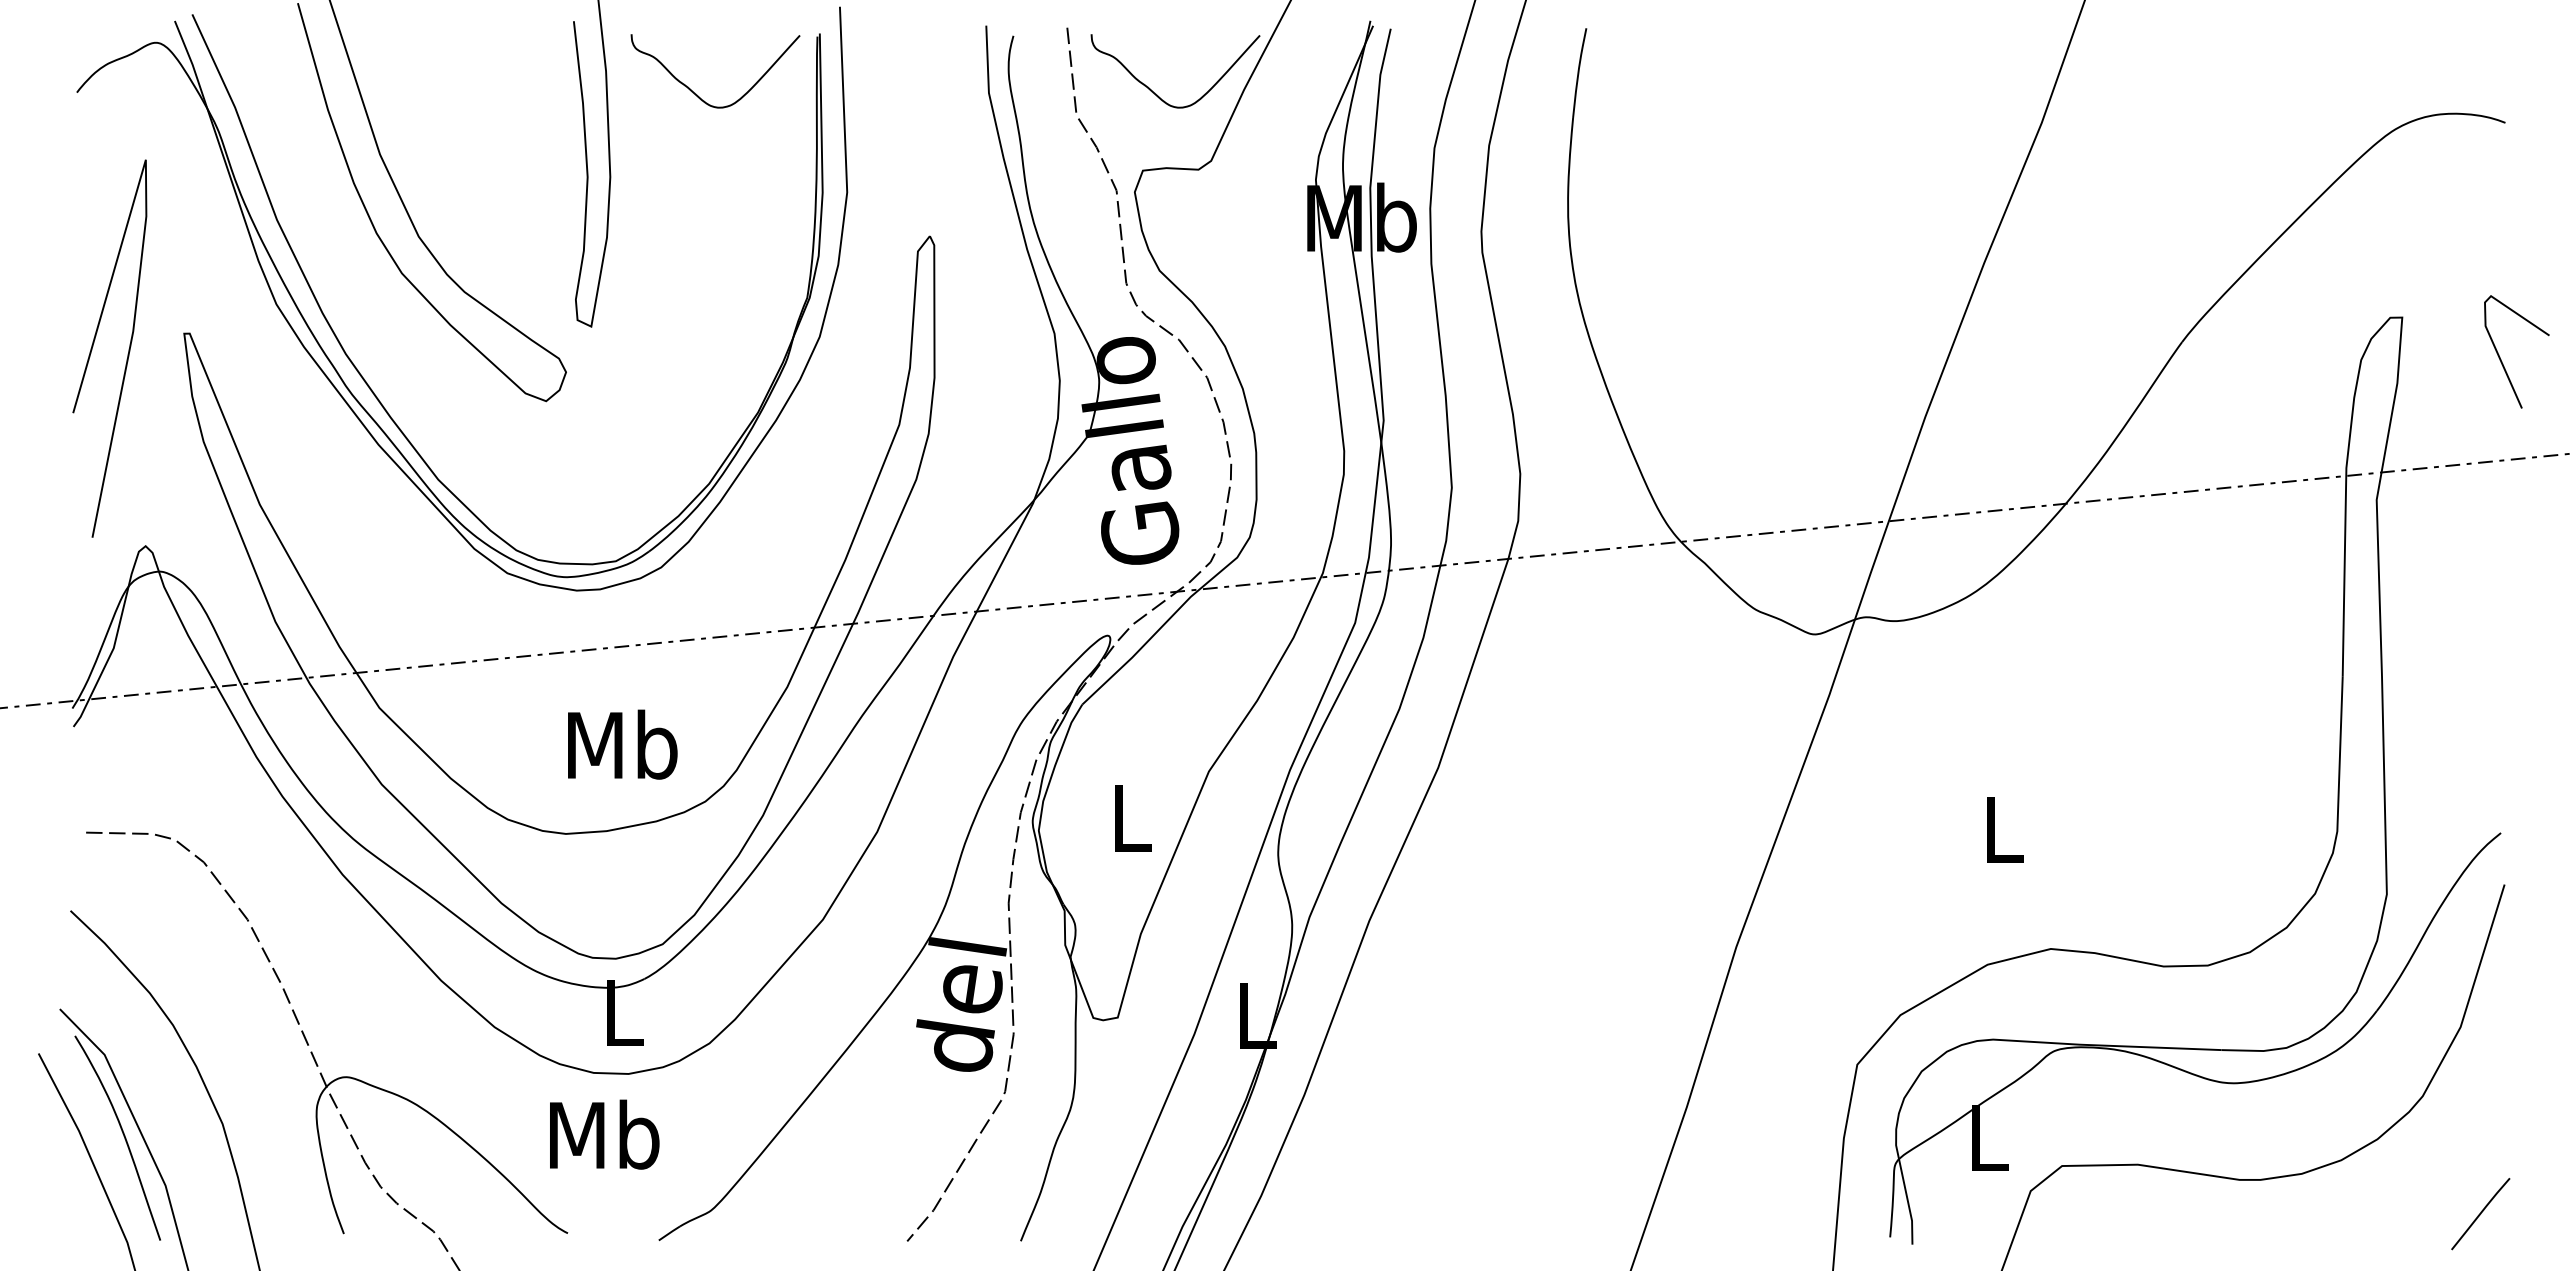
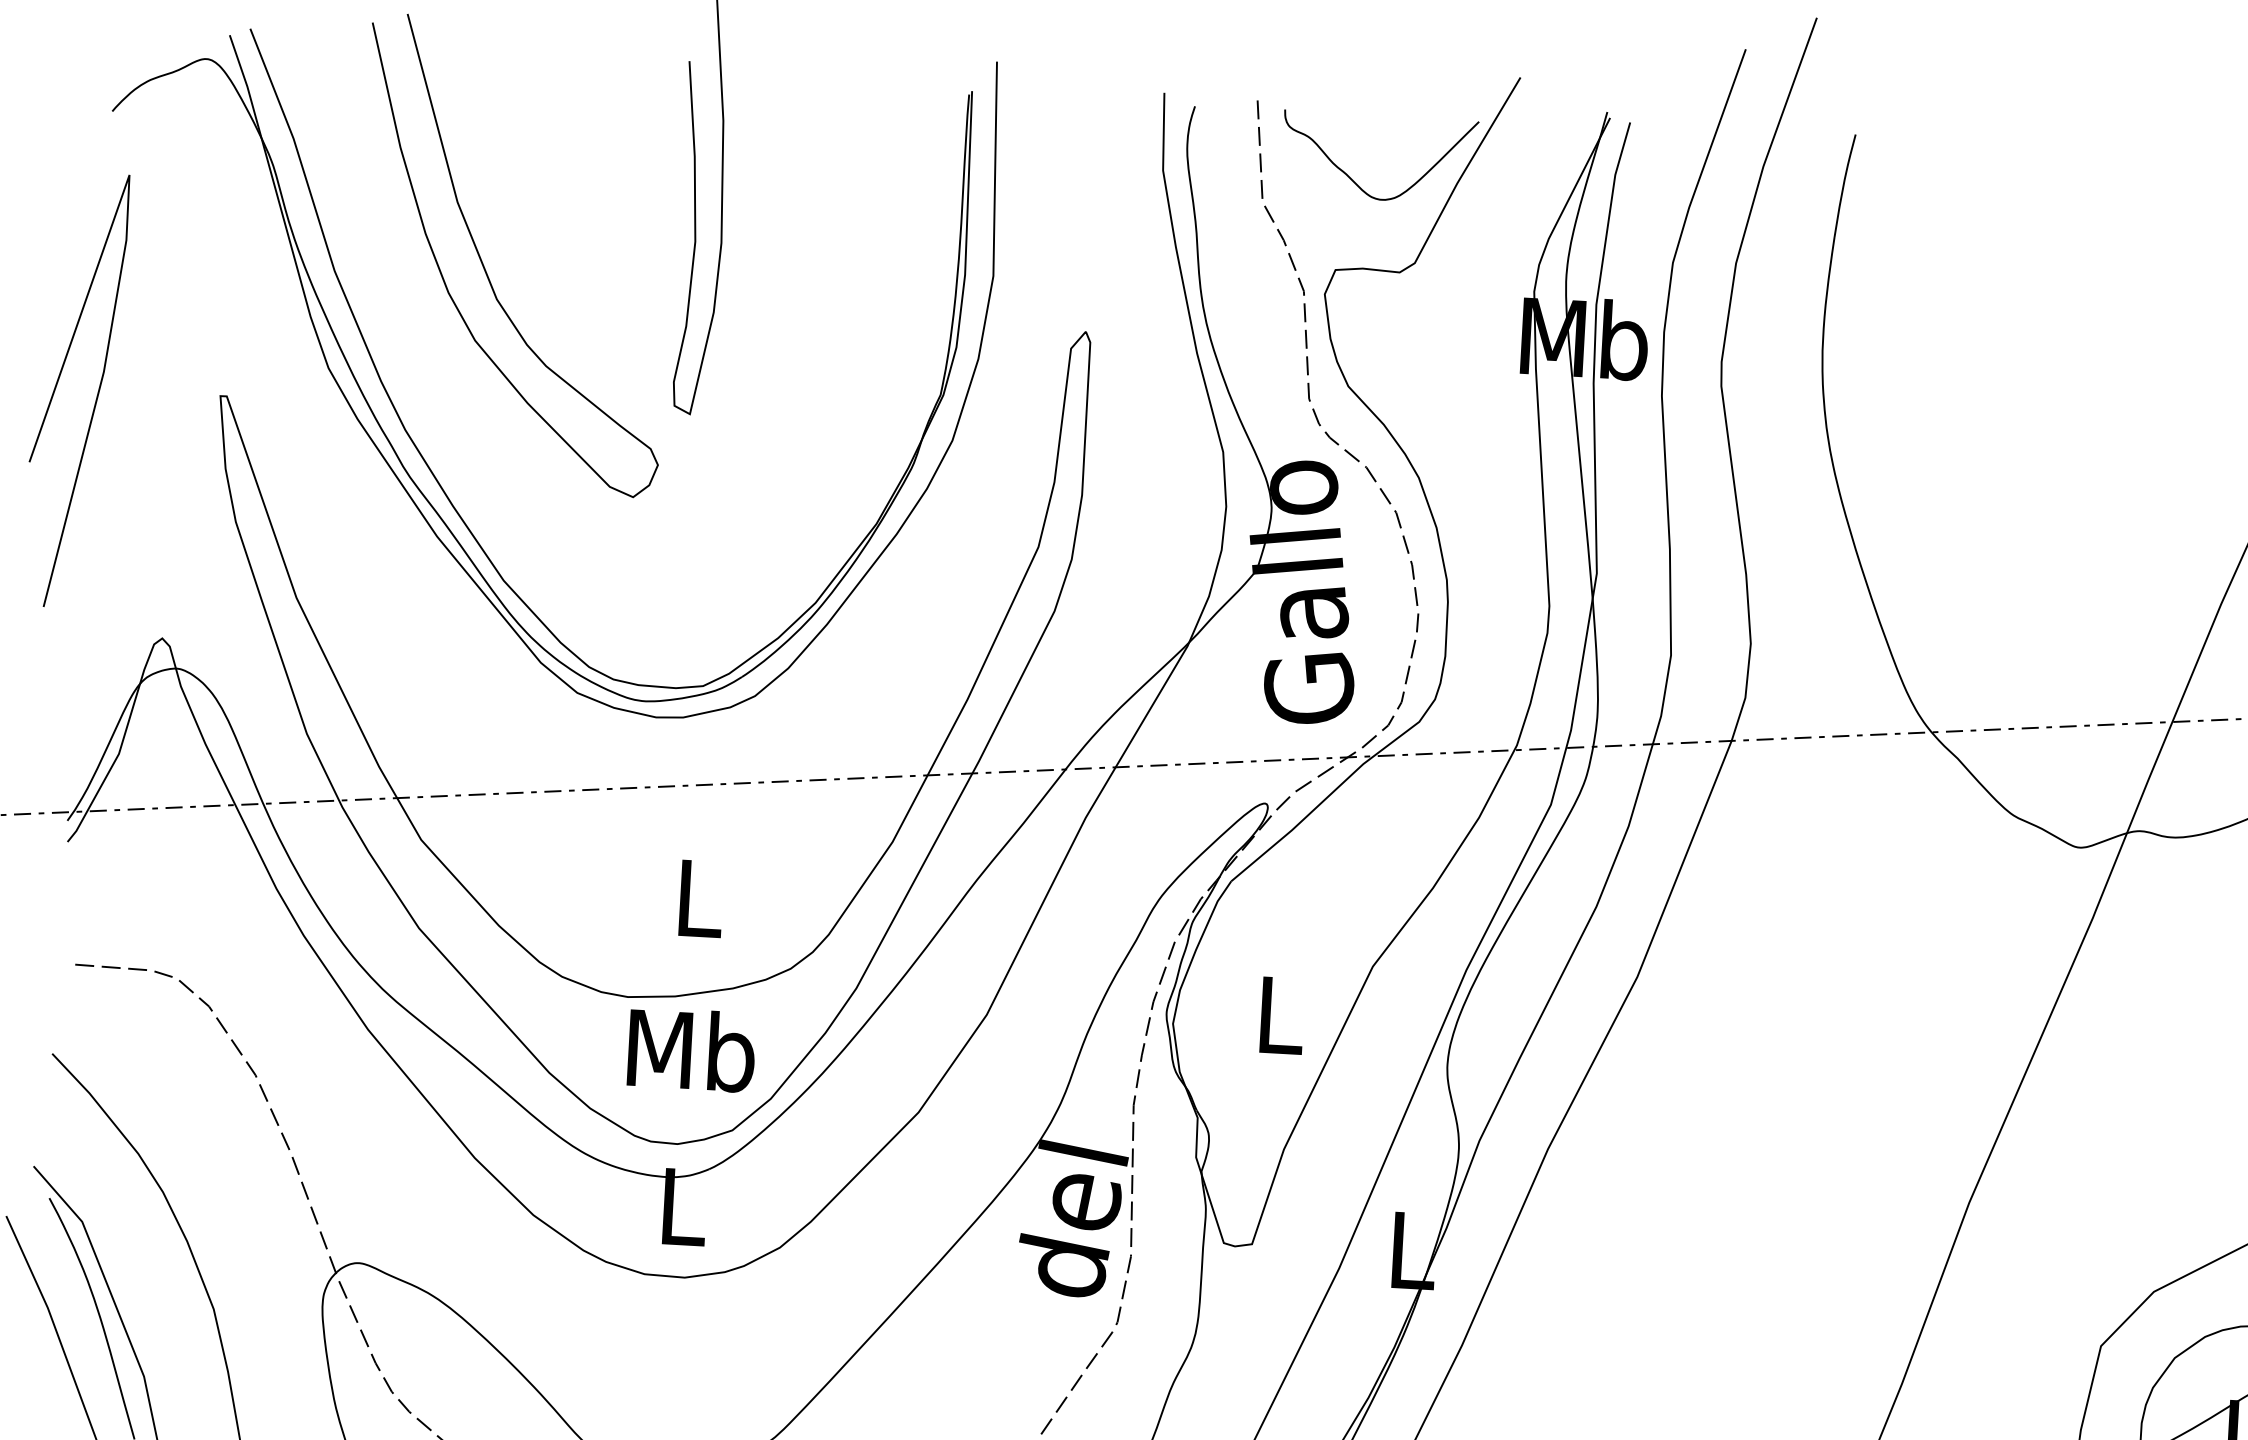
curve: (696, 93) -> (826, 152), removed
curve: (94, 343) -> (58, 383), moved
text: (622, 744) -> (698, 897), Mb -> L
text: (604, 1134) -> (691, 1049), moved

